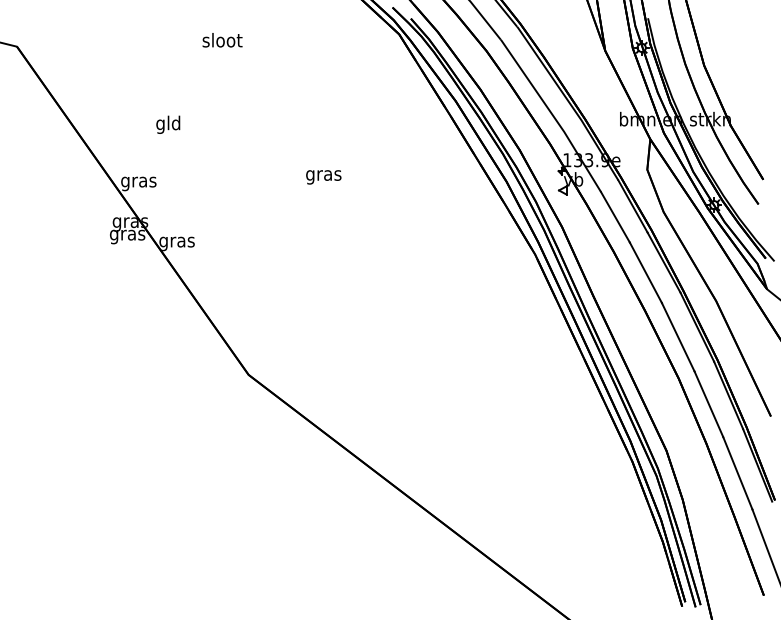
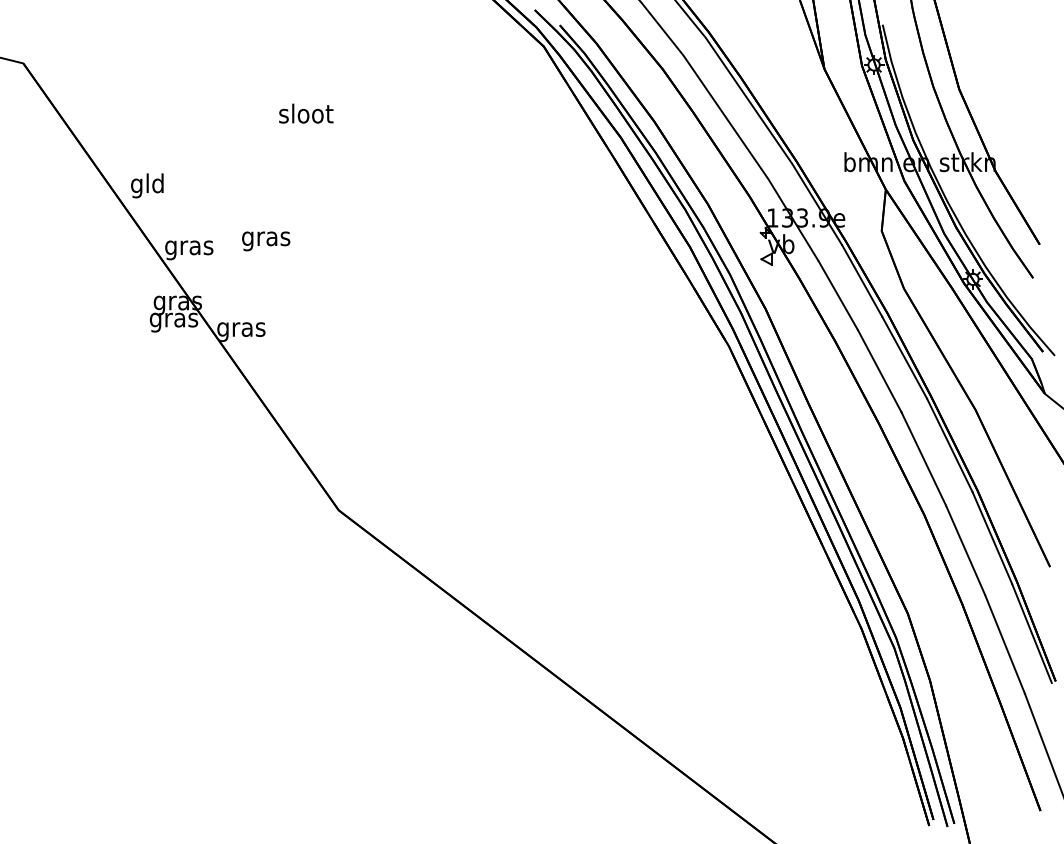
text: (222, 40) -> (306, 113), moved
text: (168, 124) -> (147, 185), moved
text: (324, 177) -> (266, 241), moved

